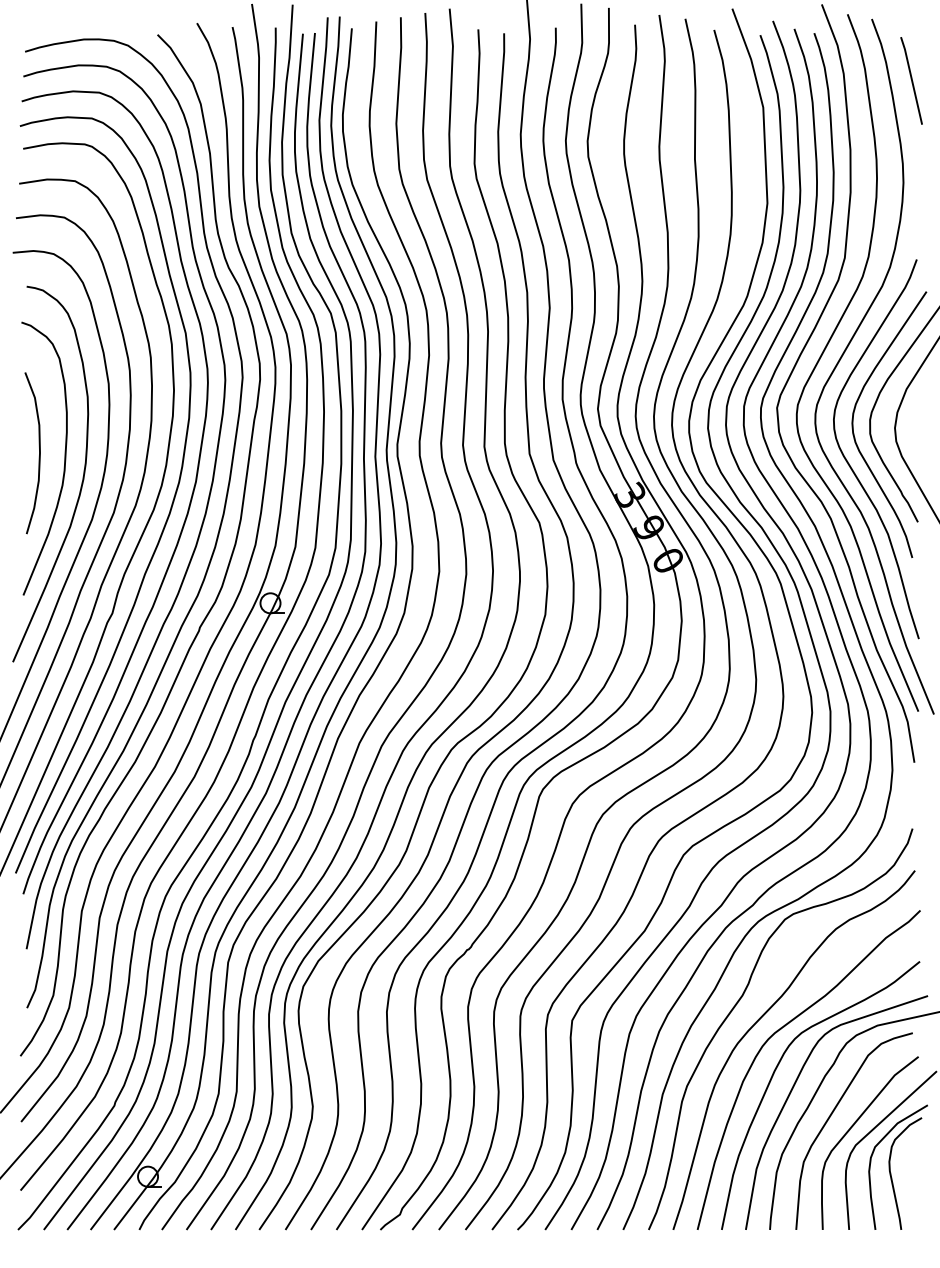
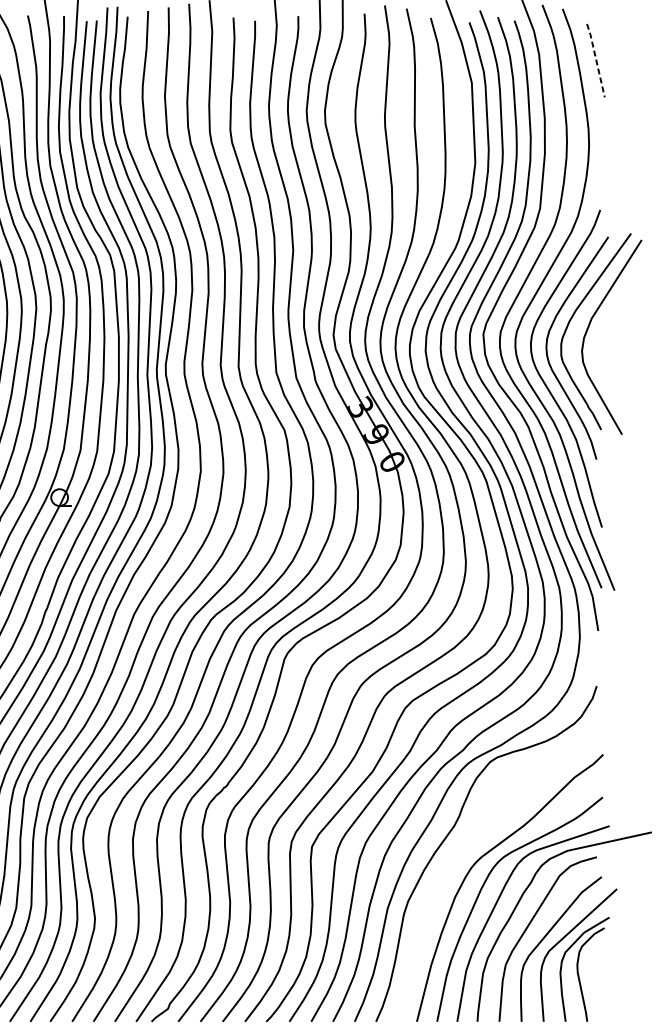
line: (912, 80) -> (596, 60), solid -> dashed
curve: (762, 1017) -> (471, 844), removed

